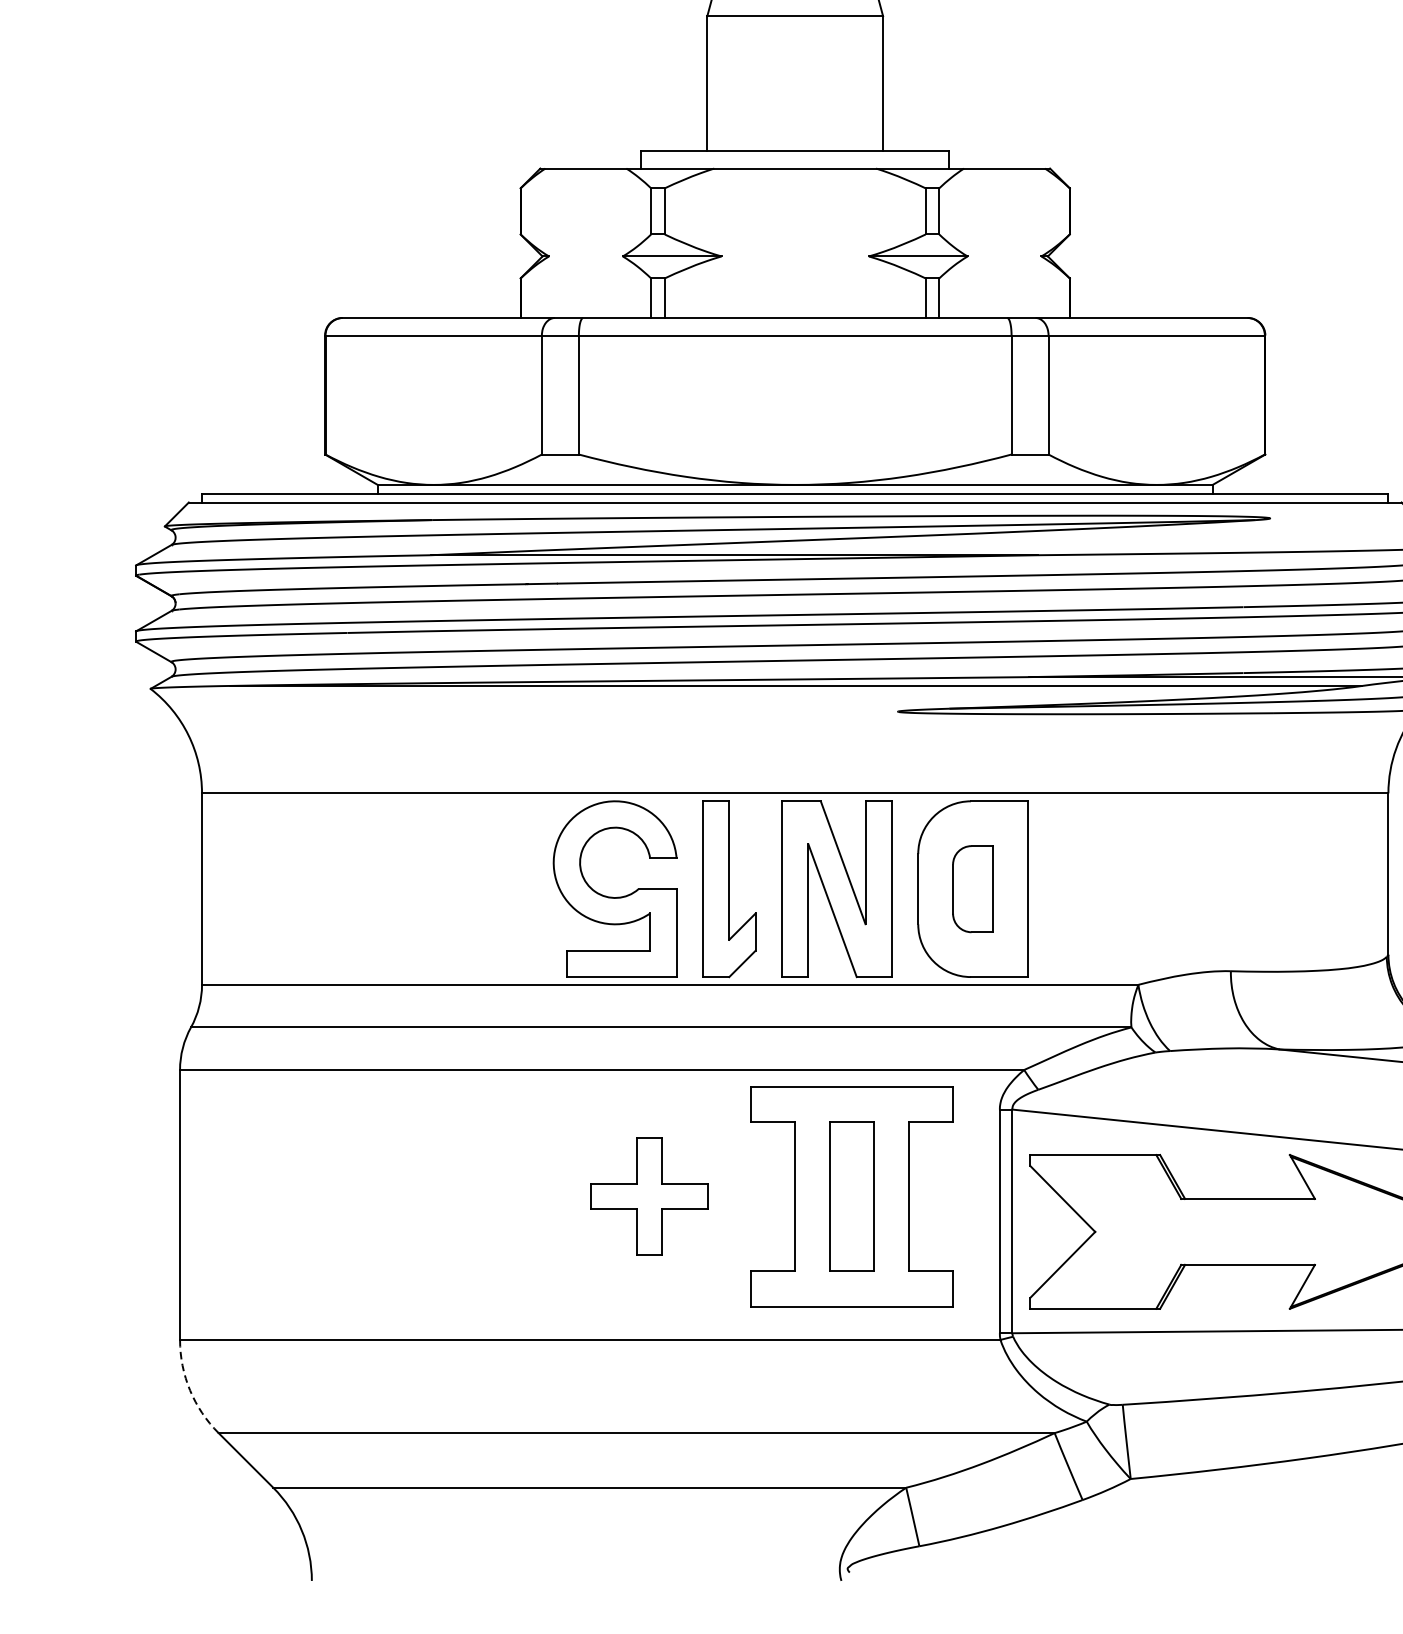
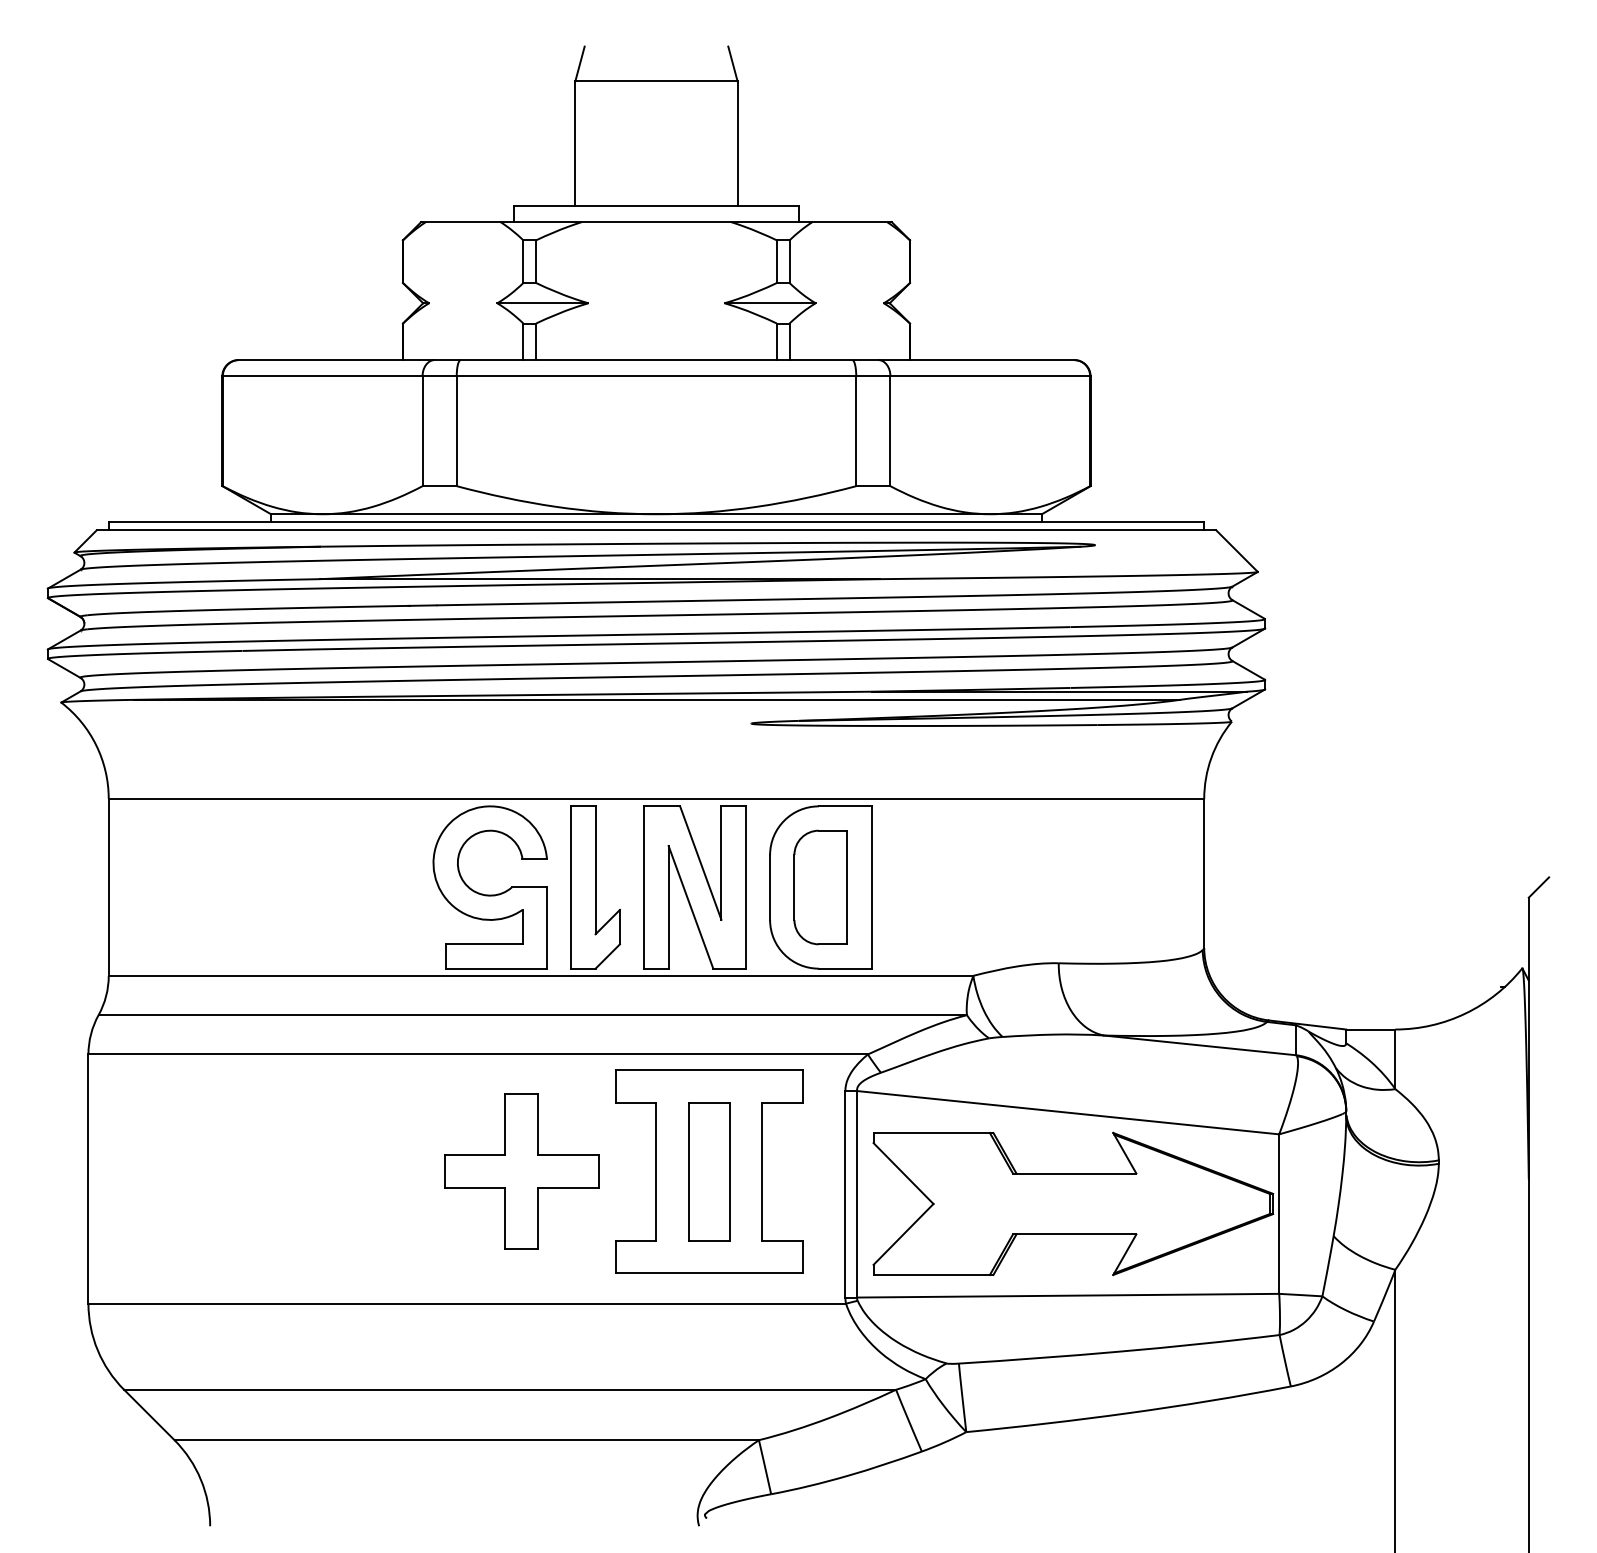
part: (972, 889) -> (820, 887), size x1.43
part: (649, 1196) -> (521, 1171), size x1.43
arc: (189, 1390) -> (97, 1350), dashed -> solid

